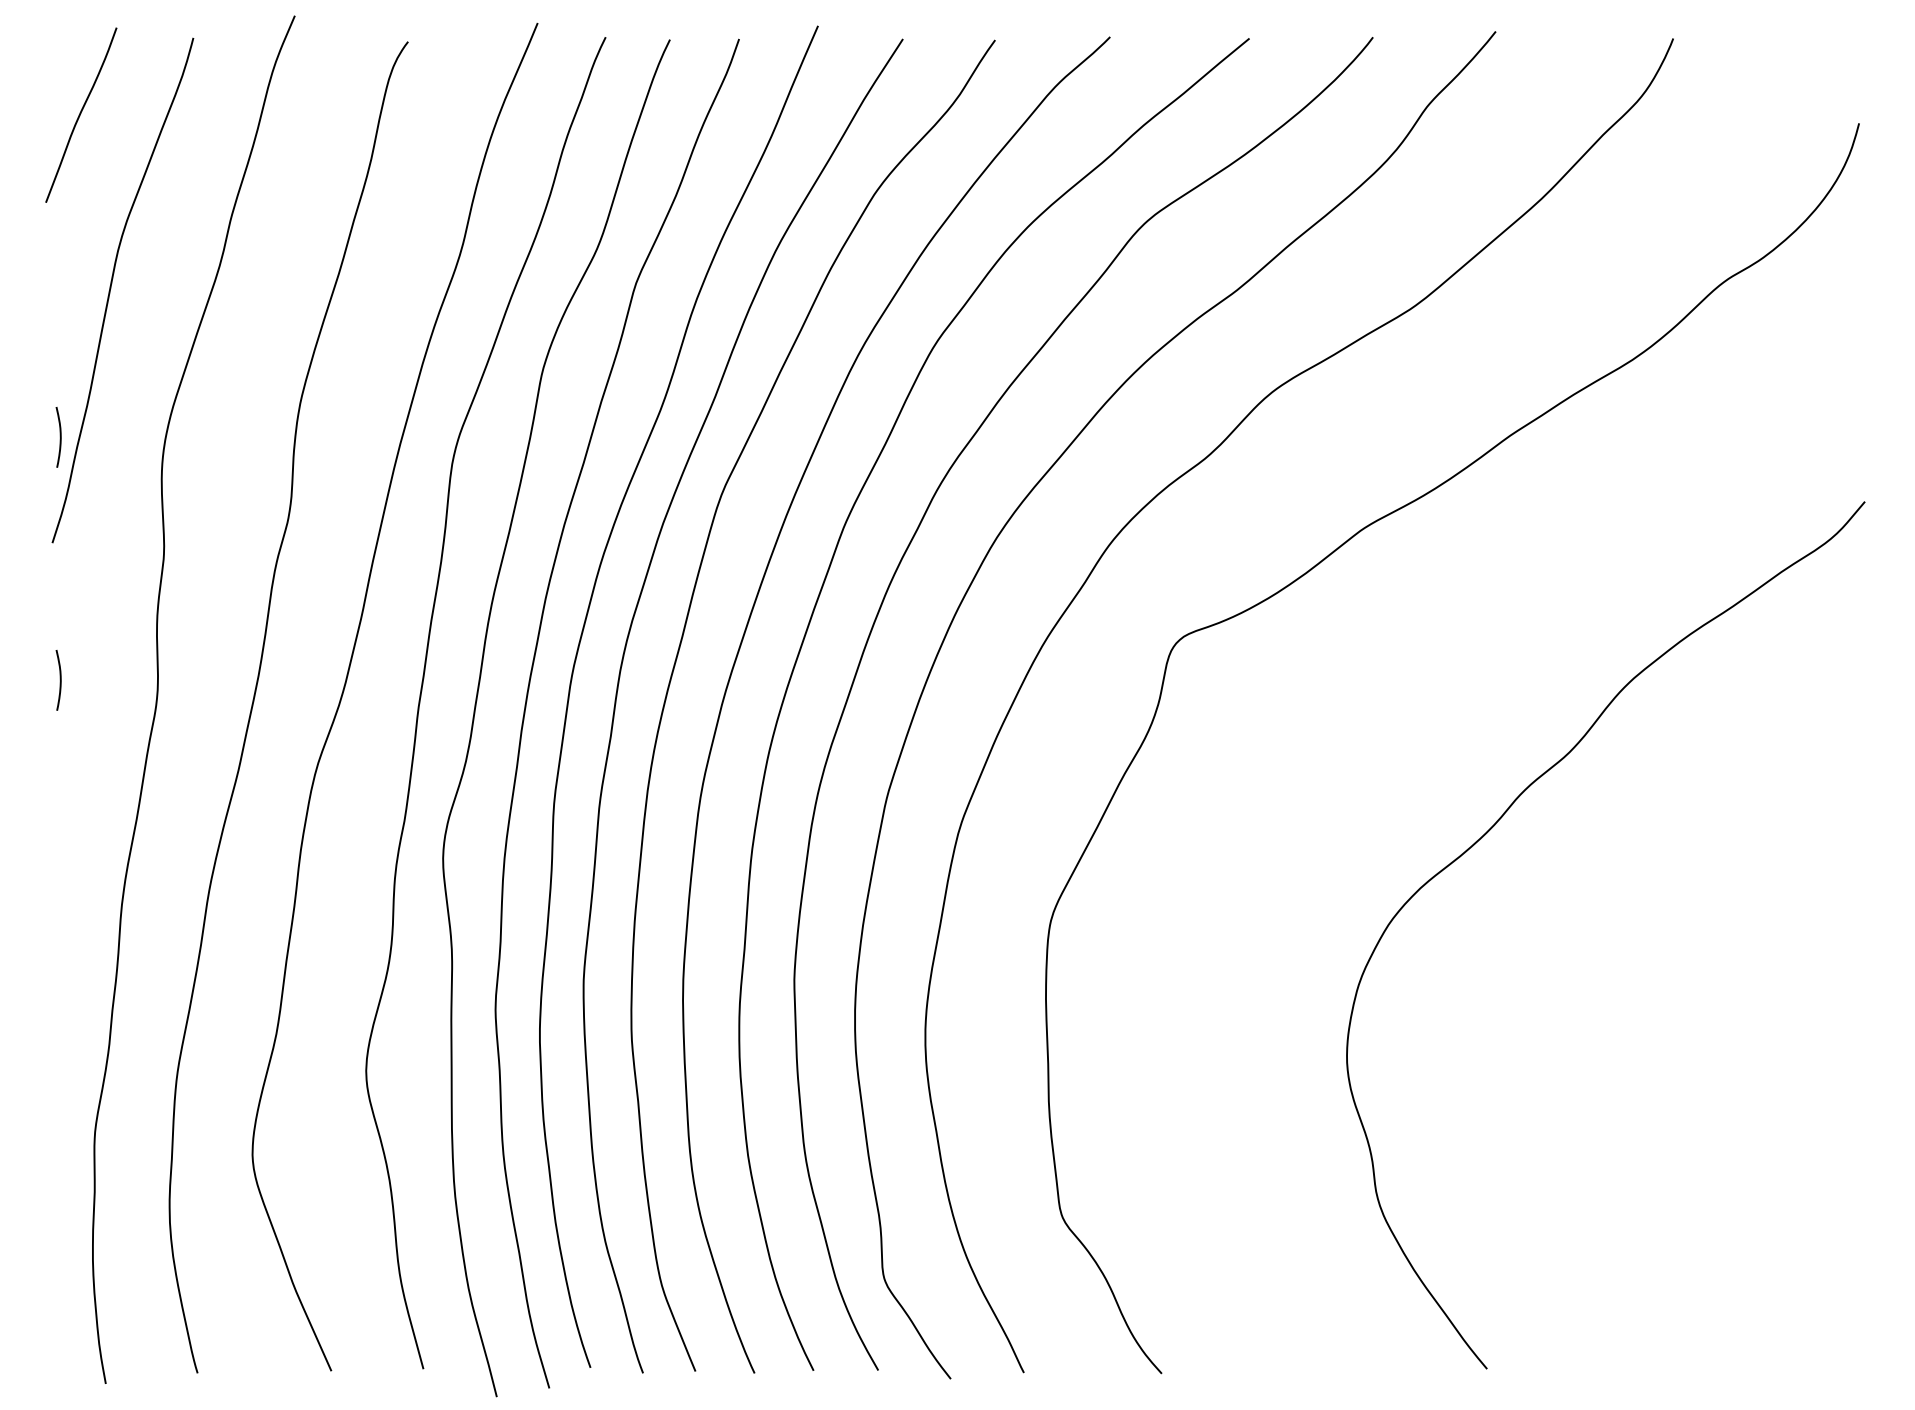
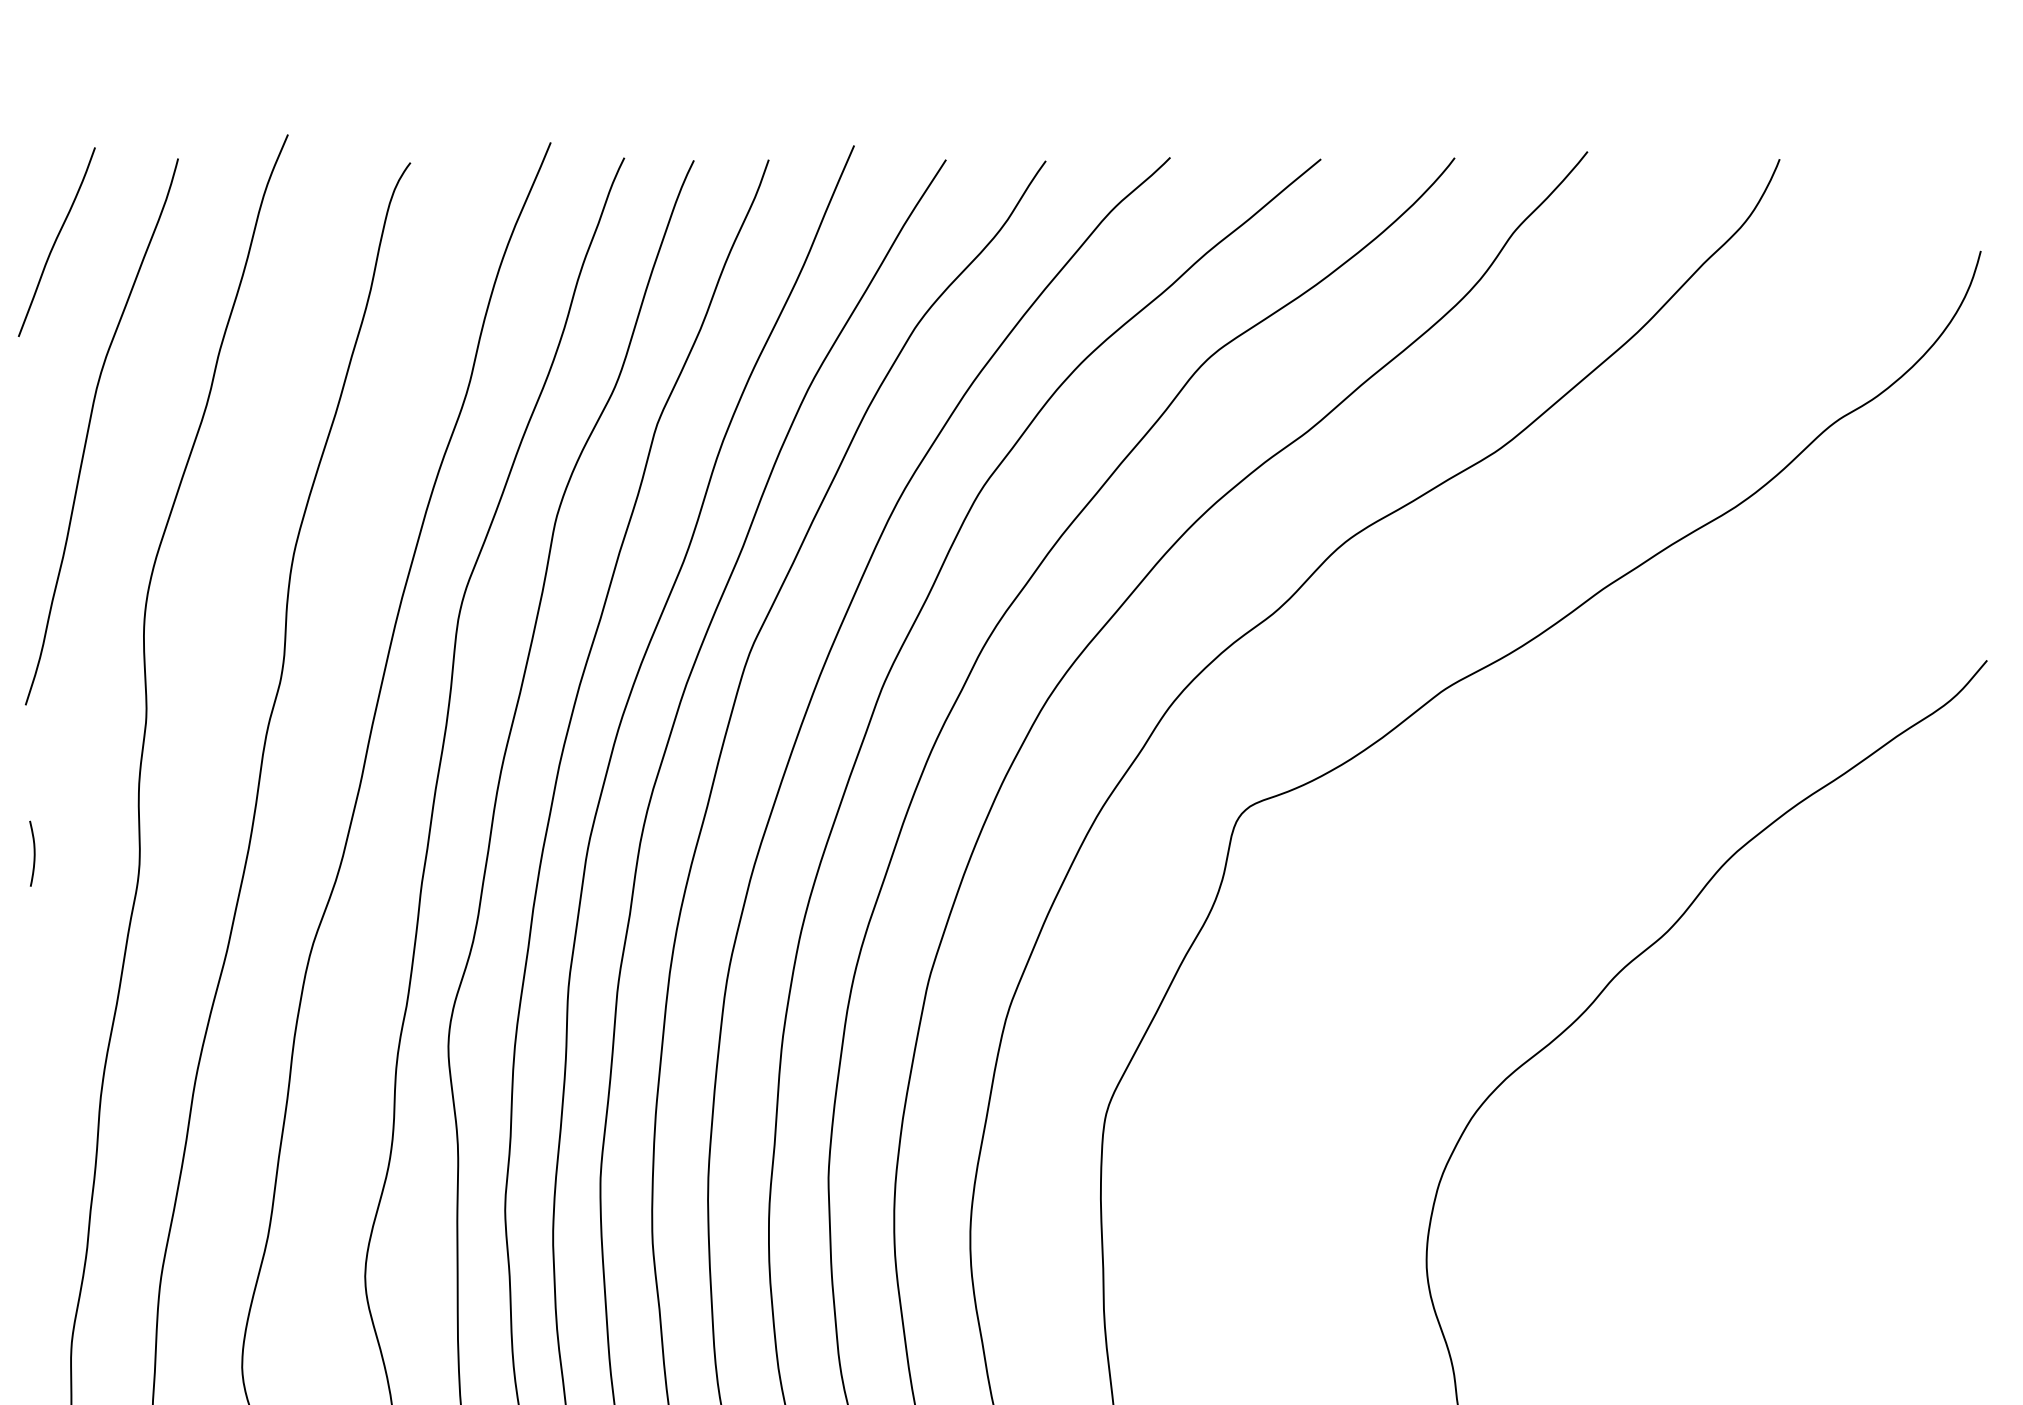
curve: (59, 437) -> (33, 590), removed

